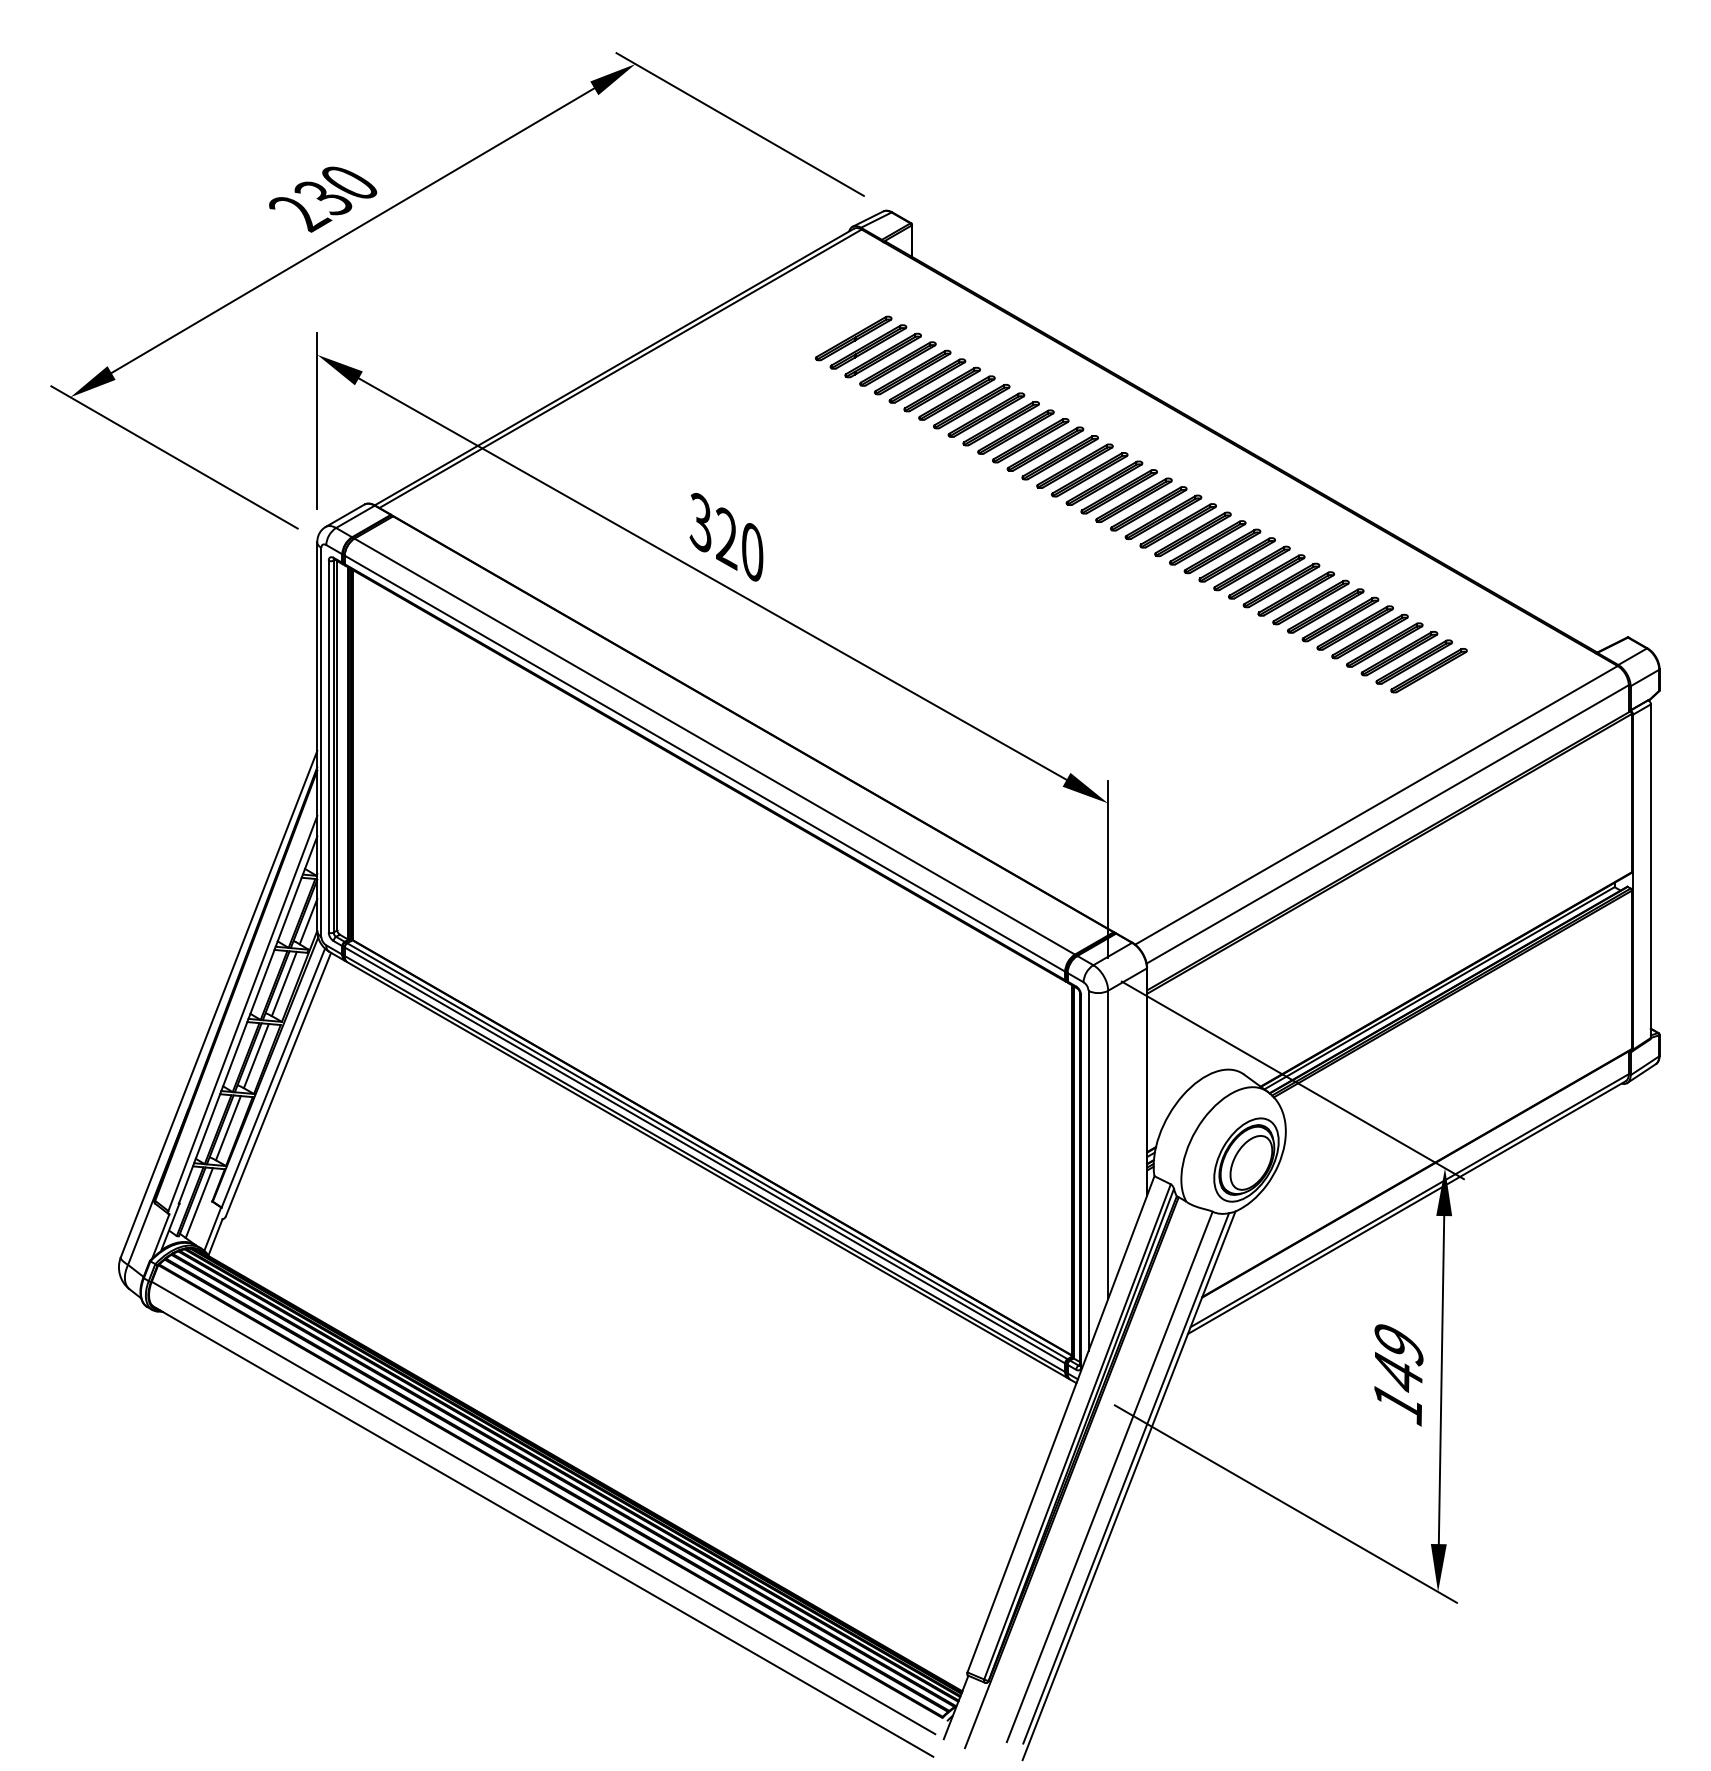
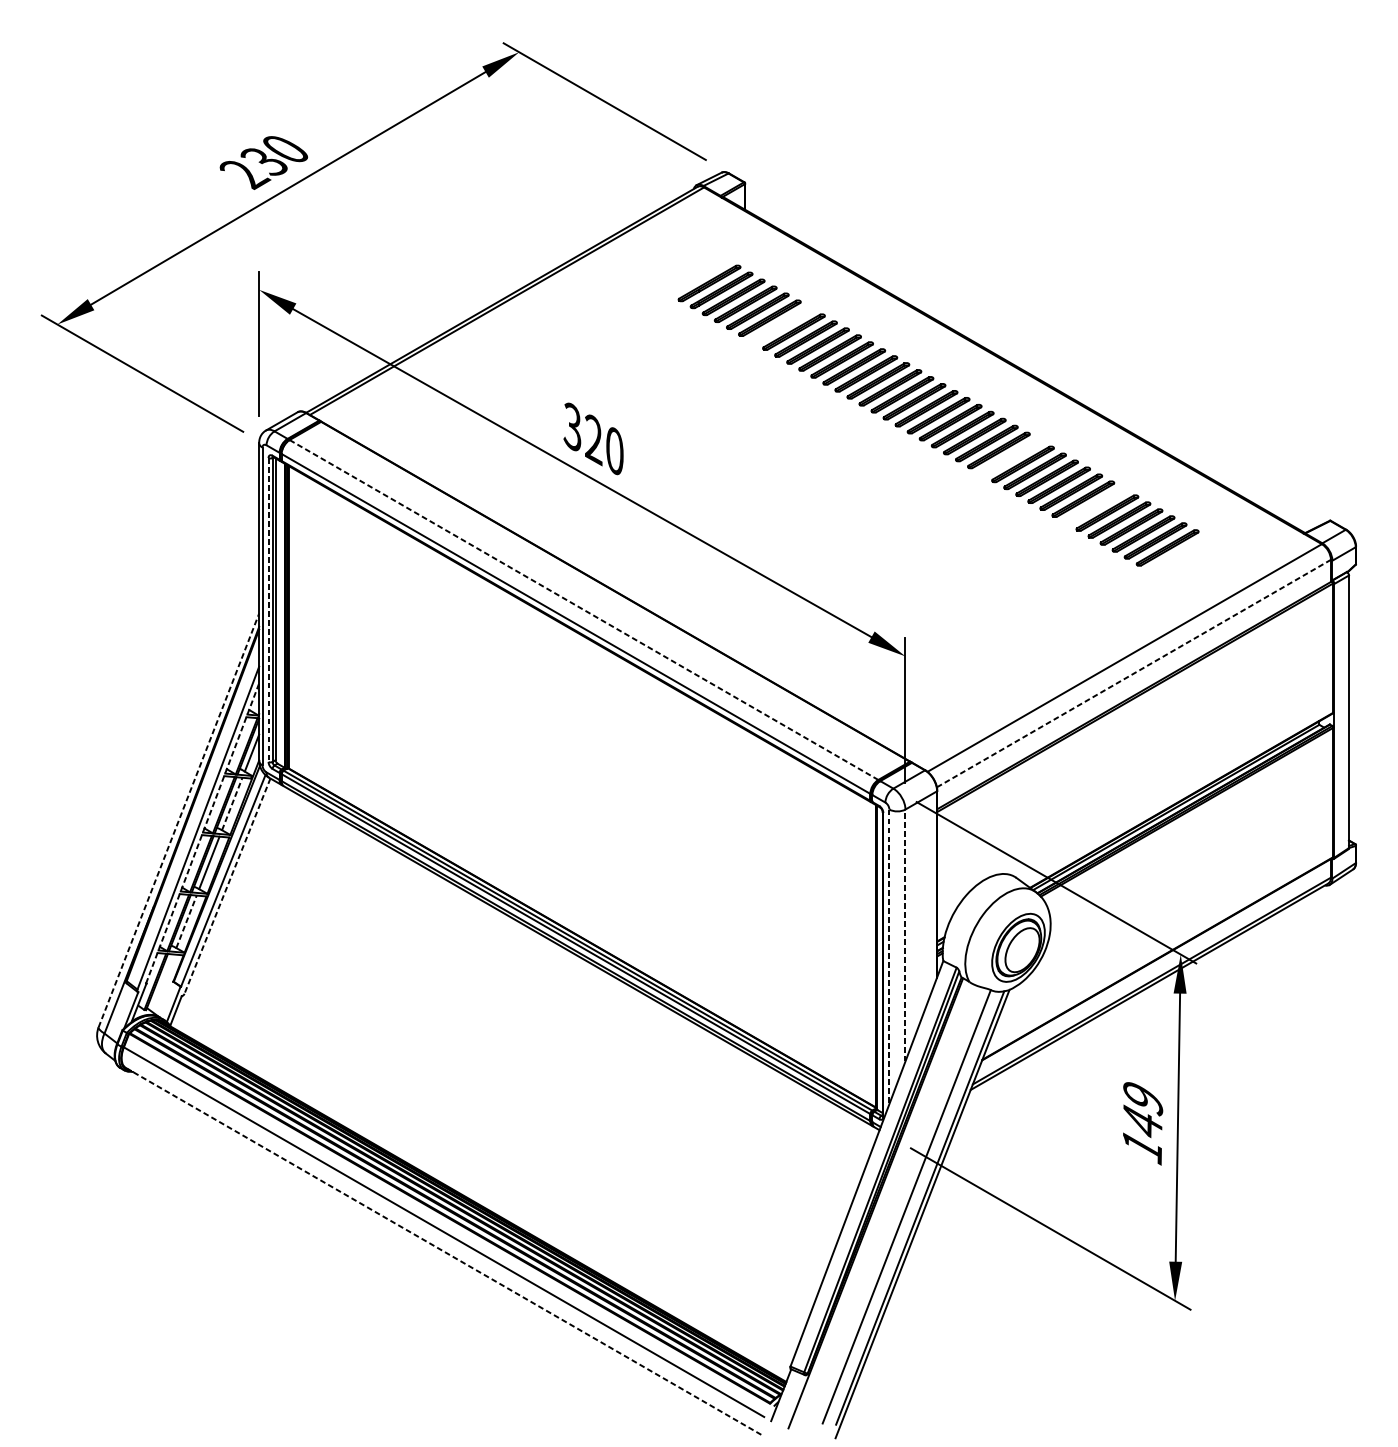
part: (853, 338) -> (697, 276), removed
part: (956, 397) -> (781, 324), removed
part: (1236, 559) -> (1010, 457), removed
part: (1340, 619) -> (1095, 506), removed
line: (328, 746) -> (268, 609), solid -> dashed
line: (714, 746) -> (583, 609), solid -> dashed
line: (1388, 824) -> (1134, 673), solid -> dashed
line: (284, 983) -> (232, 803), solid -> dashed
line: (219, 1004) -> (179, 820), solid -> dashed
line: (248, 1019) -> (202, 833), solid -> dashed
line: (278, 1084) -> (227, 886), solid -> dashed
line: (228, 1127) -> (186, 921), solid -> dashed
line: (1108, 1144) -> (905, 935), solid -> dashed
line: (1088, 1171) -> (889, 957), solid -> dashed
line: (198, 1203) -> (162, 983), removed
line: (543, 1531) -> (444, 1251), solid -> dashed

